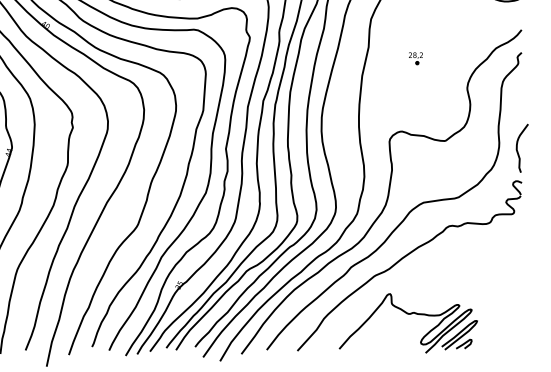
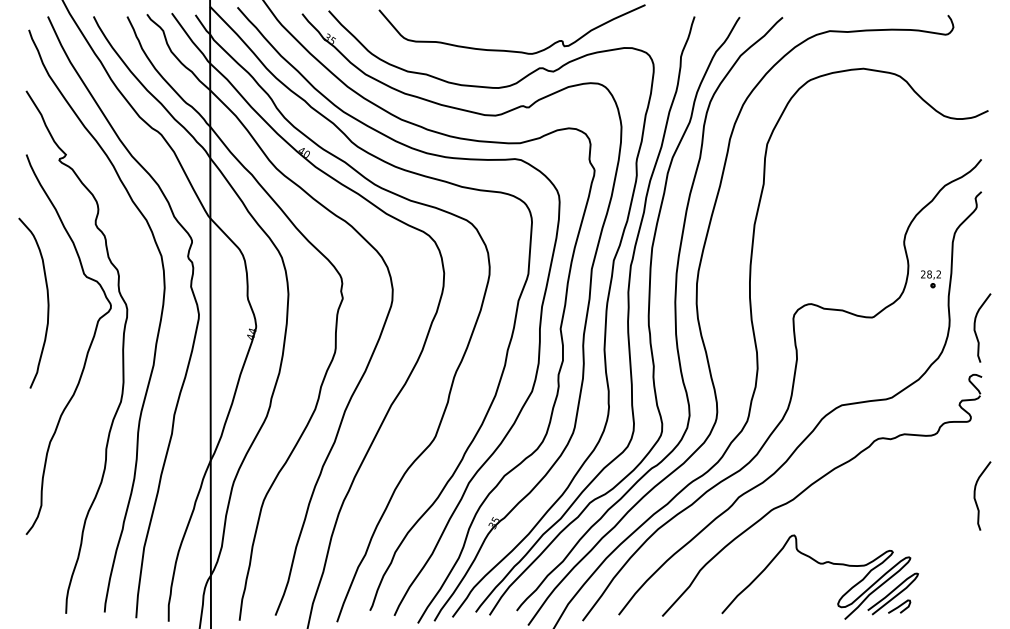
part: (415, 58) -> (930, 279), moved
curve: (517, 266) -> (975, 495), added

